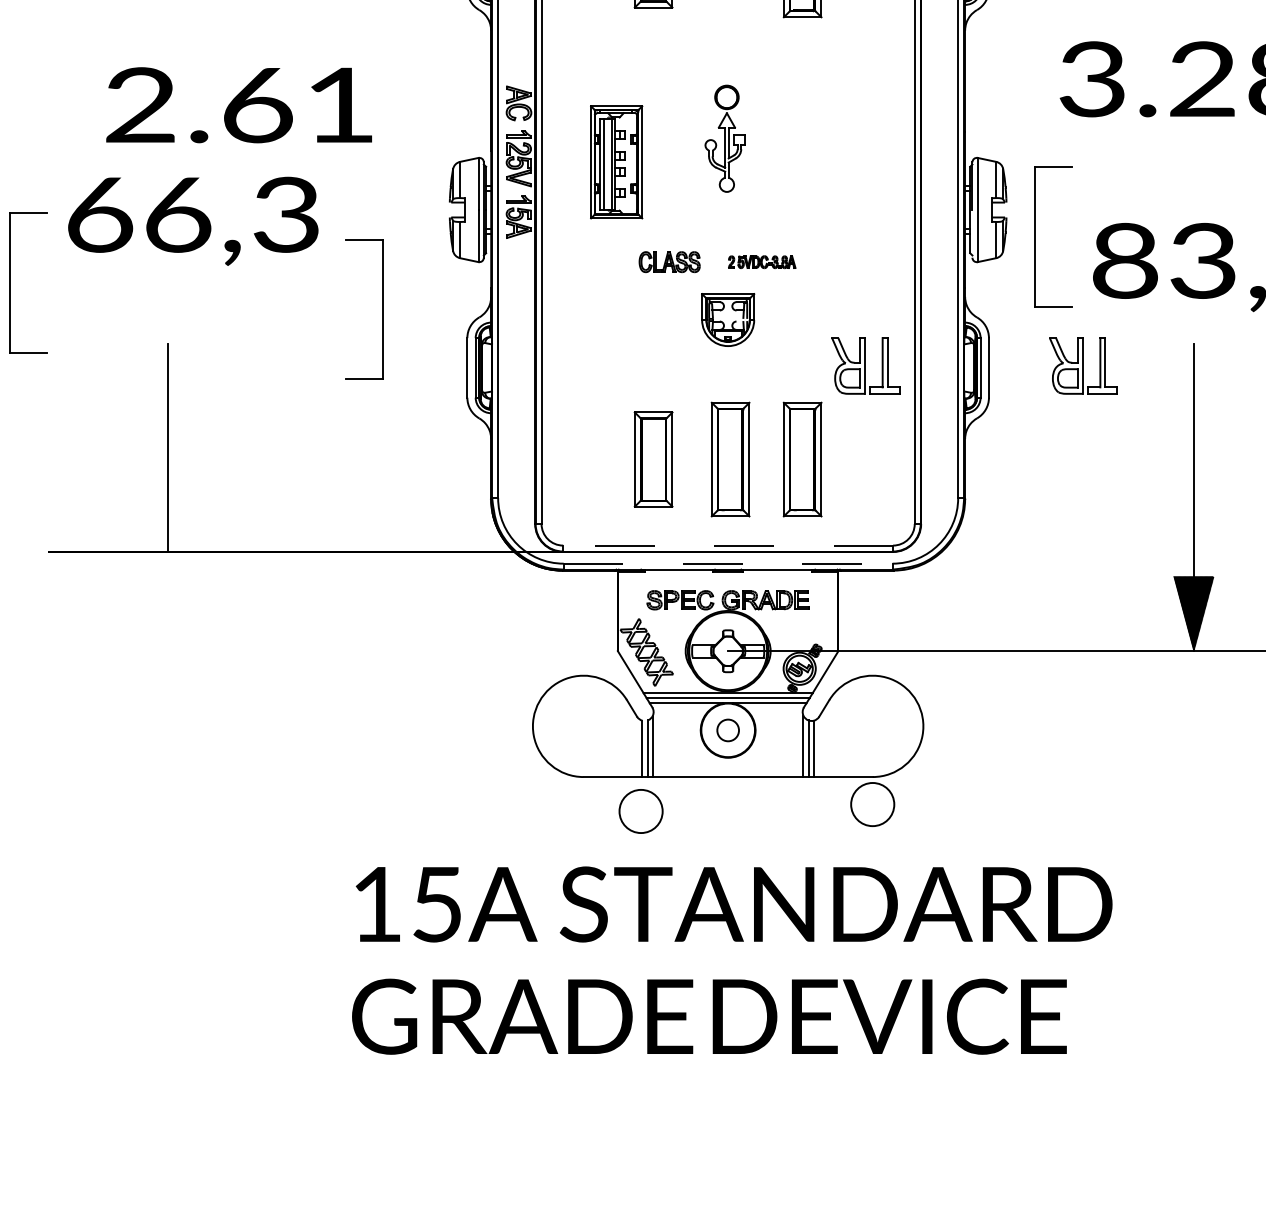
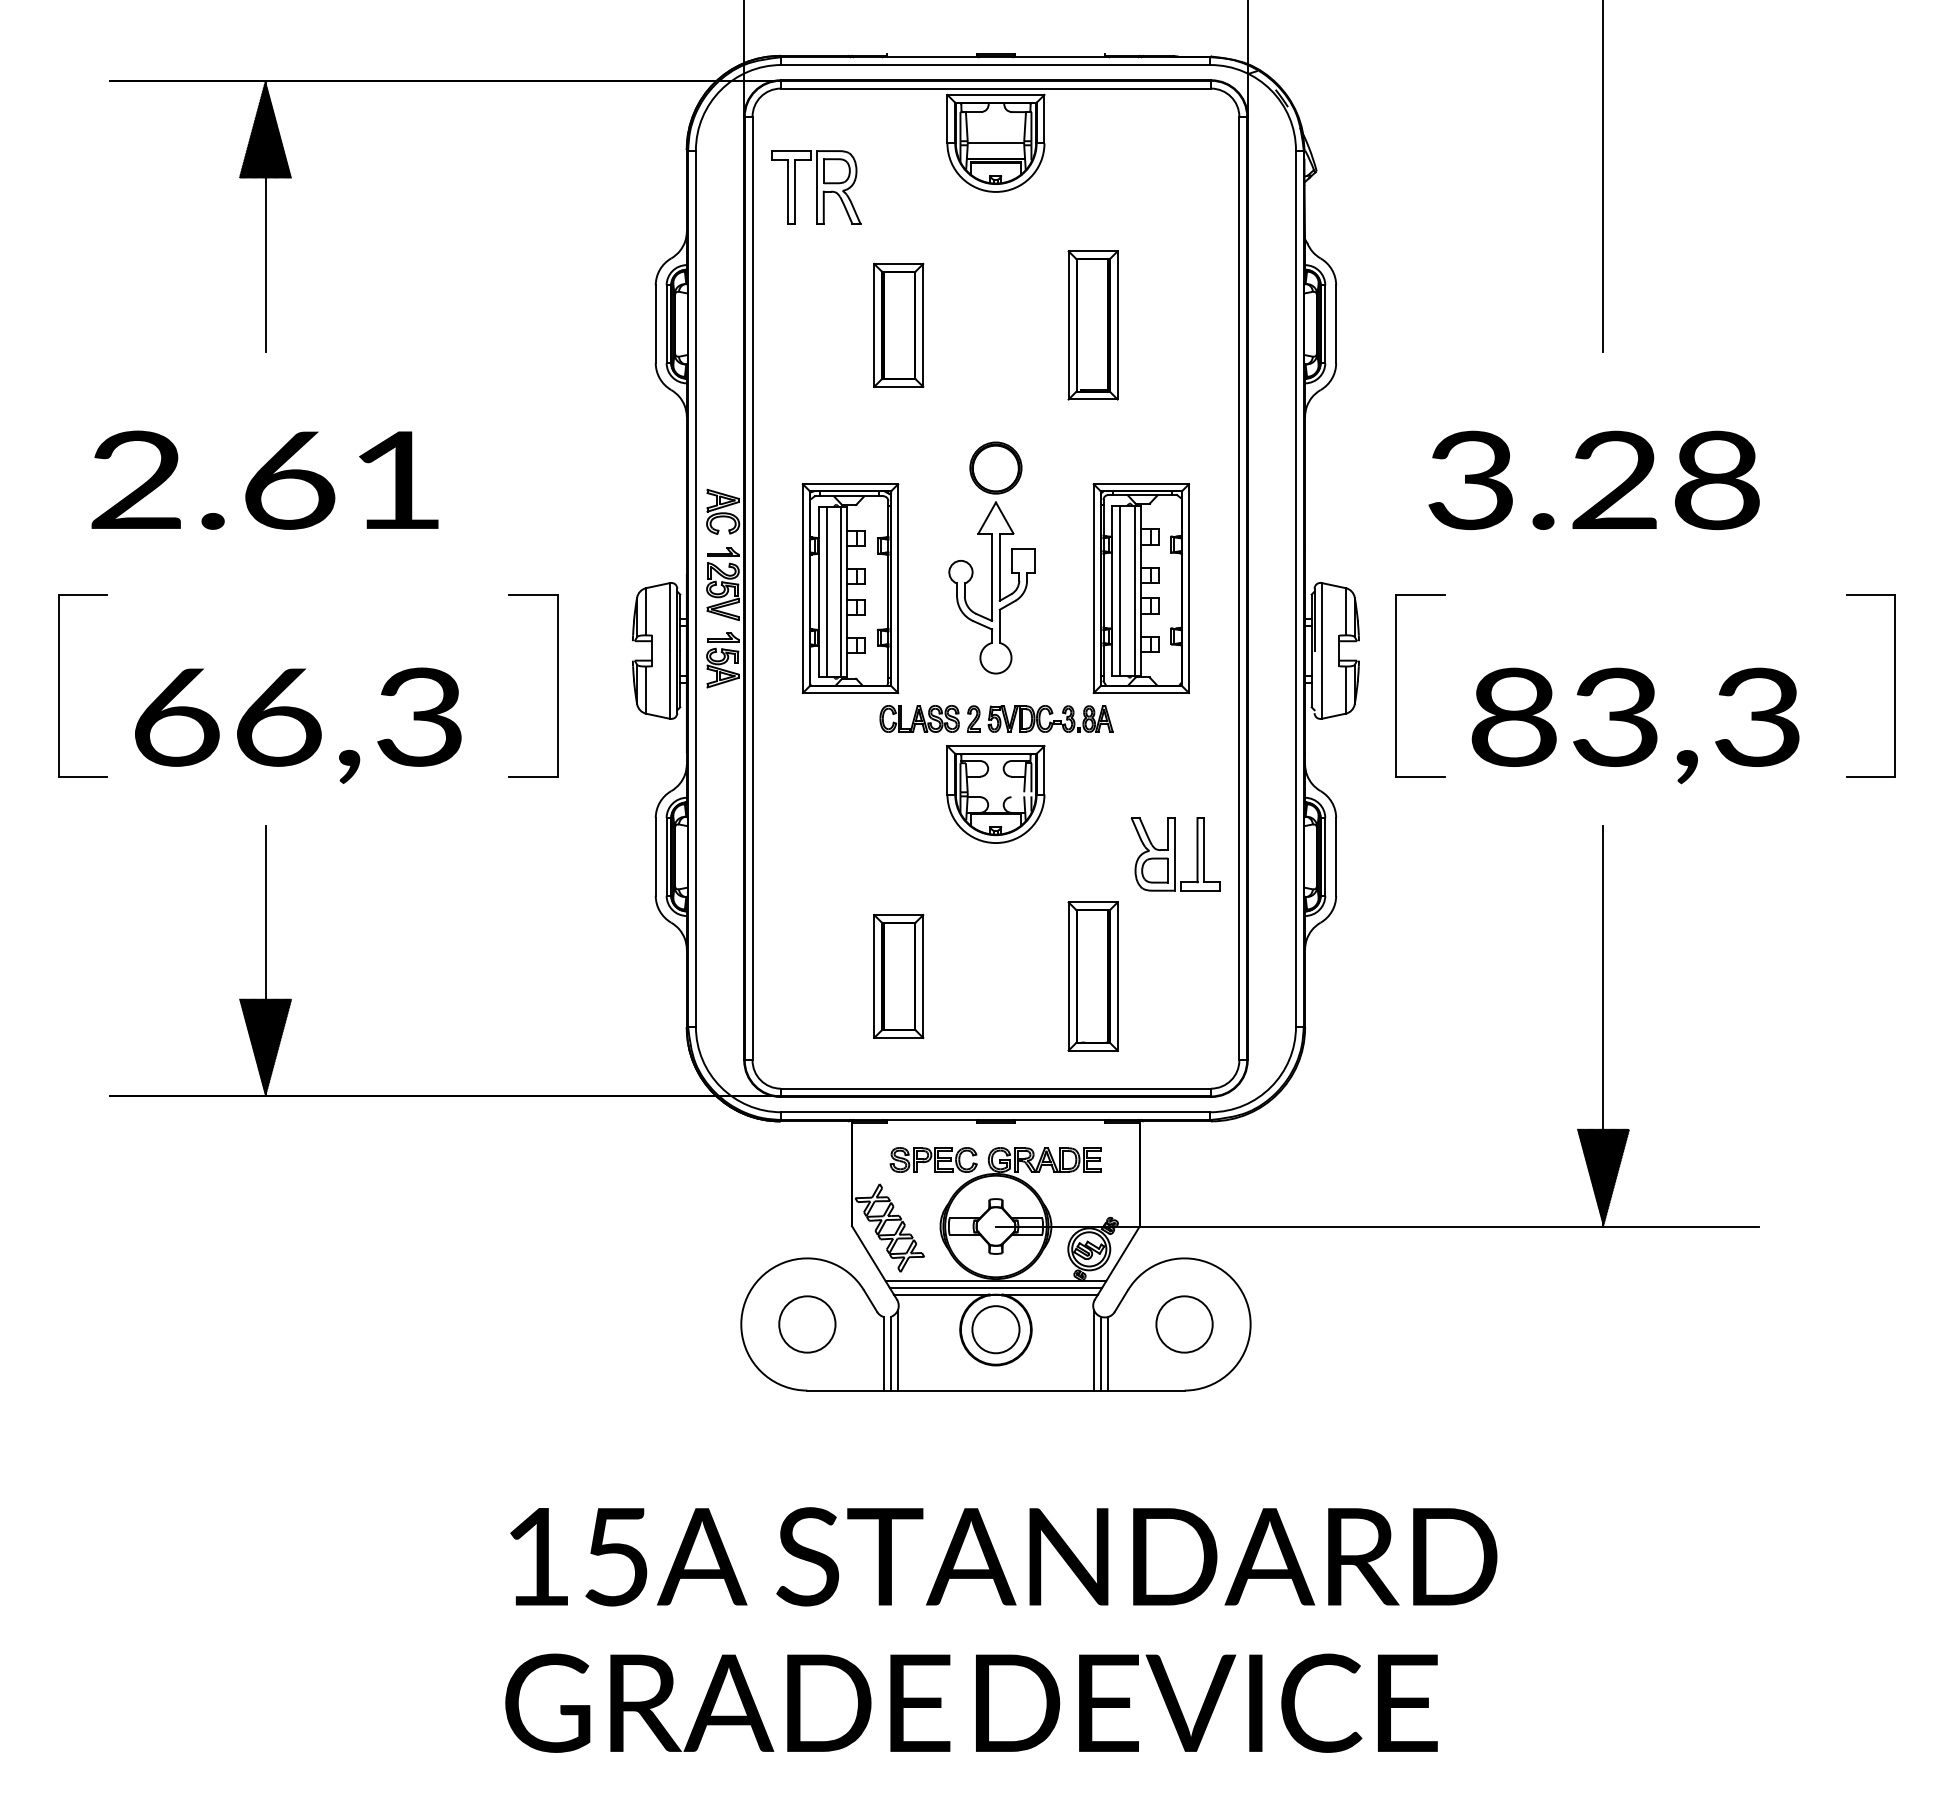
text: (238, 104) -> (264, 479), moved
part: (724, 138) -> (991, 557), size x1.67
part: (616, 162) -> (850, 588), size x1.43
part: (839, 162) -> (1141, 588), added
text: (193, 221) -> (298, 725), moved
part: (762, 261) -> (1040, 718), size x1.67
part: (10, 282) -> (59, 685), moved
part: (382, 309) -> (557, 685), moved
part: (727, 320) -> (995, 794), size x1.43
part: (1083, 366) -> (1459, 854), removed
part: (730, 459) -> (998, 976), removed
hatch: (168, 514) -> (265, 1047), added
line: (727, 545) -> (995, 1088), dashed -> solid
line: (727, 563) -> (995, 1112), dashed -> solid
circle: (727, 730) -> (995, 1329), size x1.67
circle: (872, 804) -> (1184, 1324), moved
circle: (641, 811) -> (807, 1324), moved

